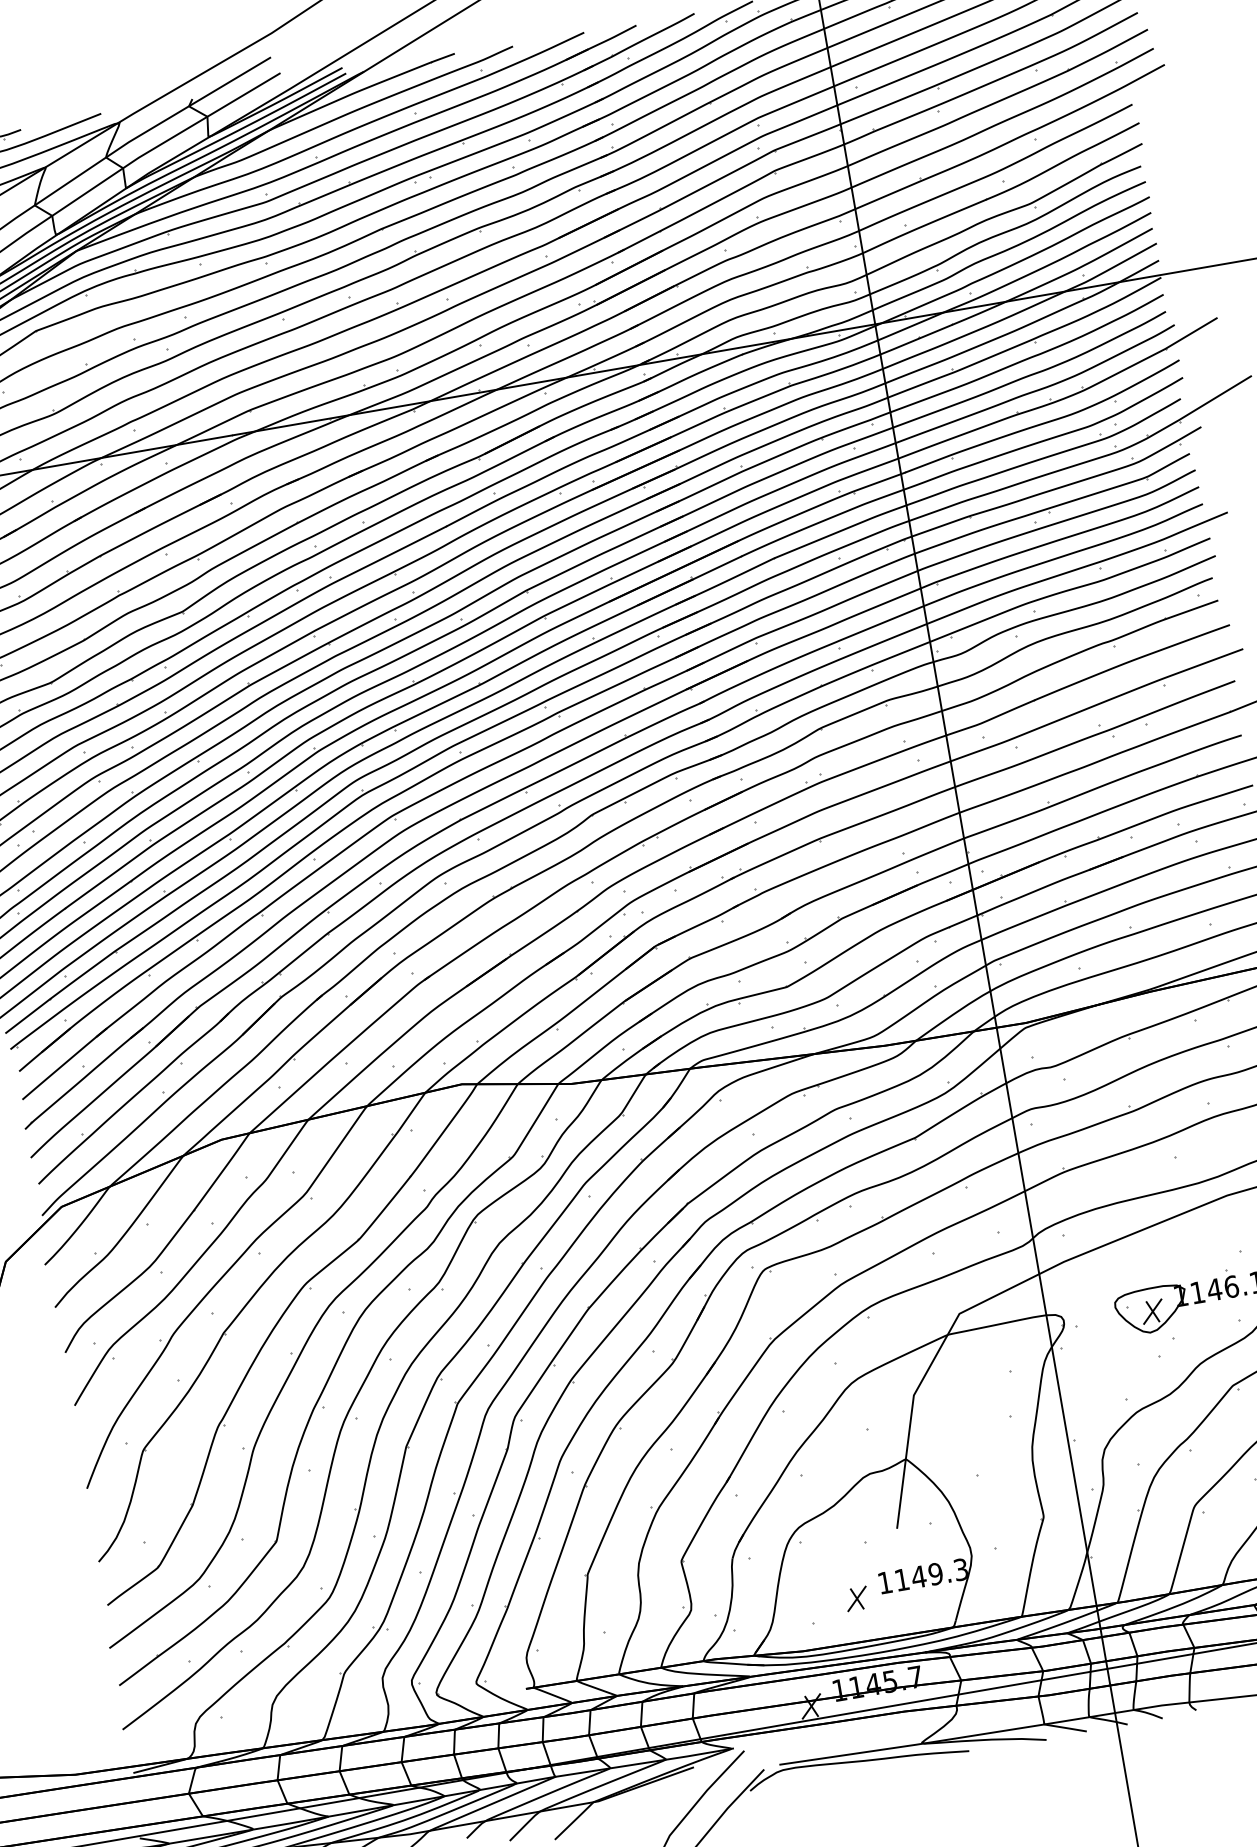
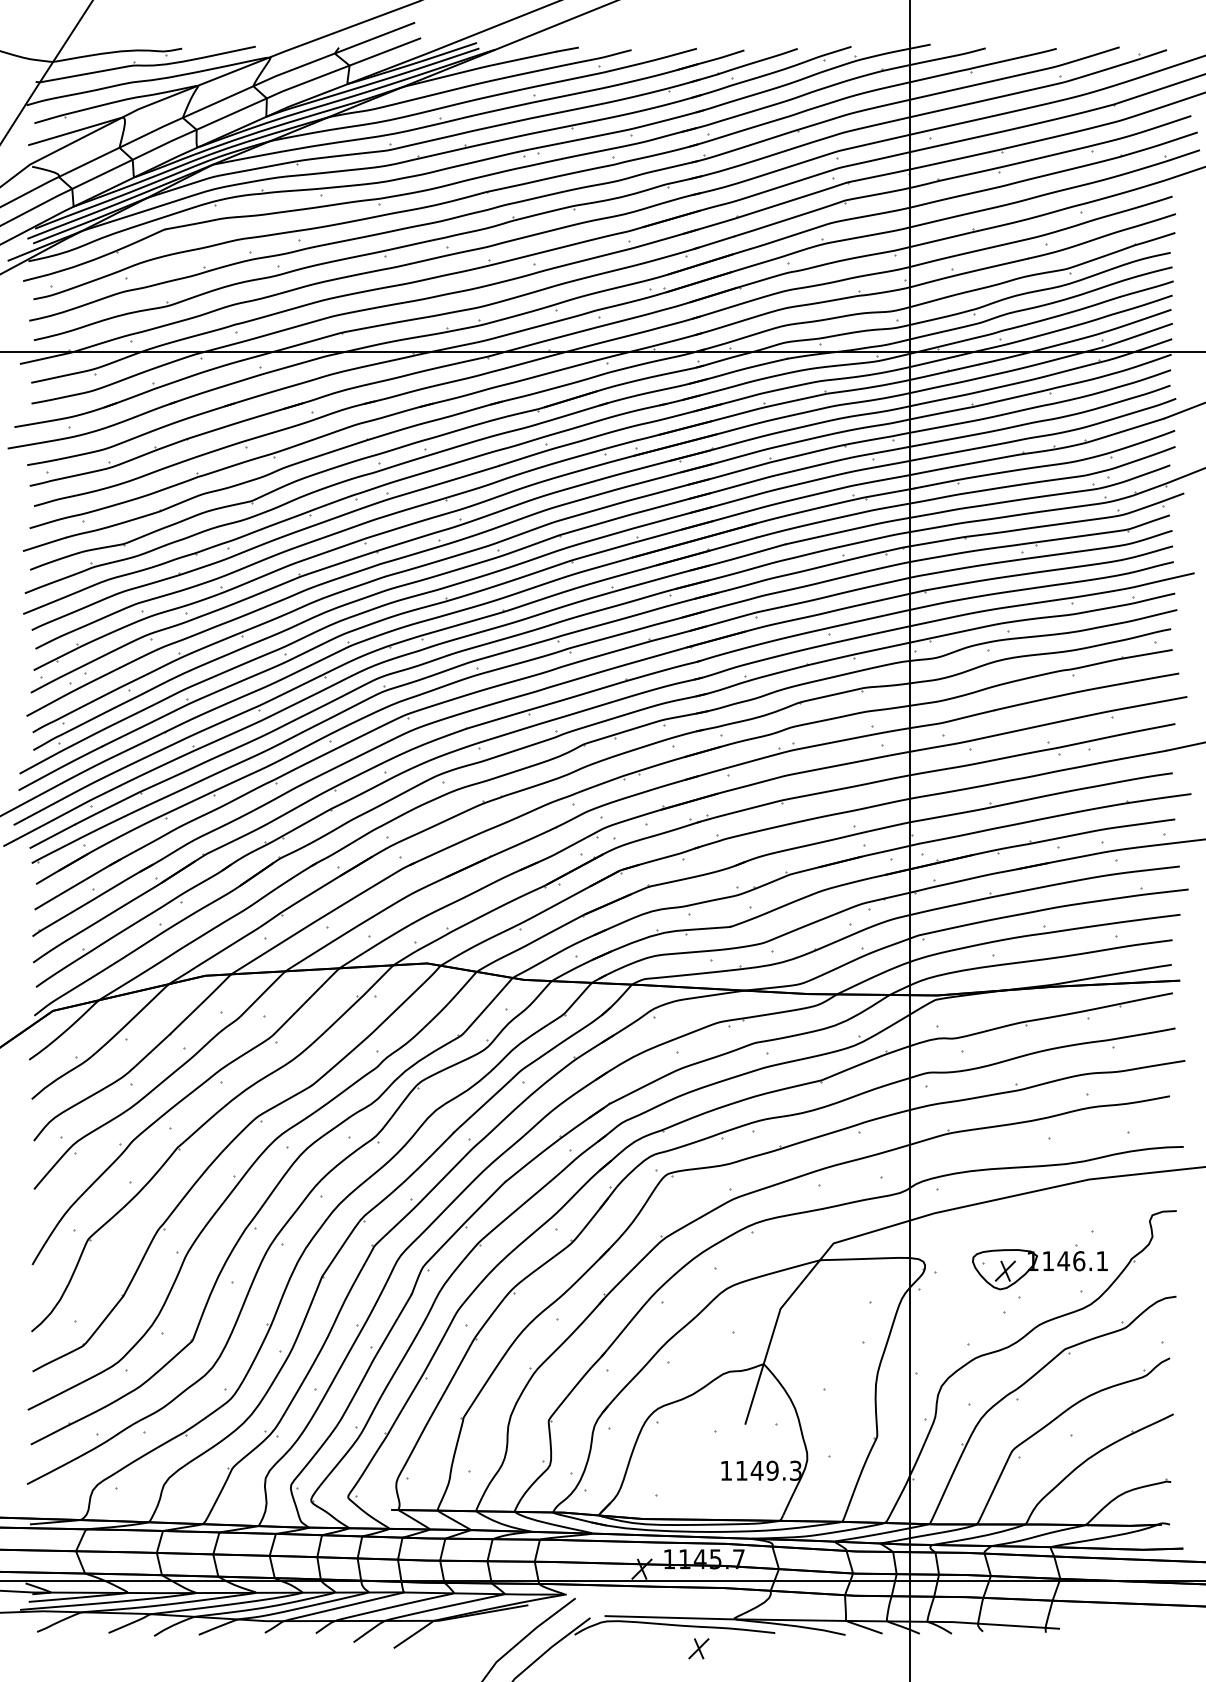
part: (856, 1598) -> (698, 1648), moved

